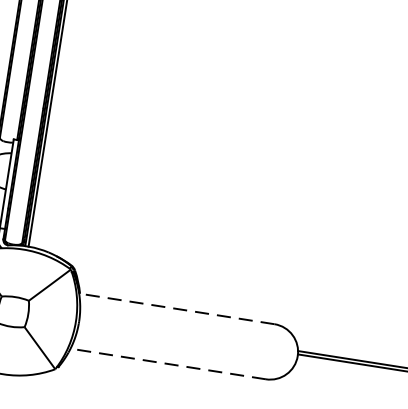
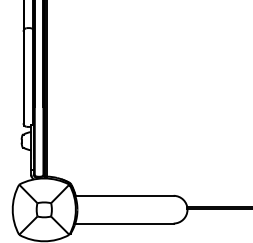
line: (175, 307) -> (123, 195), dashed -> solid
line: (166, 363) -> (123, 223), dashed -> solid

